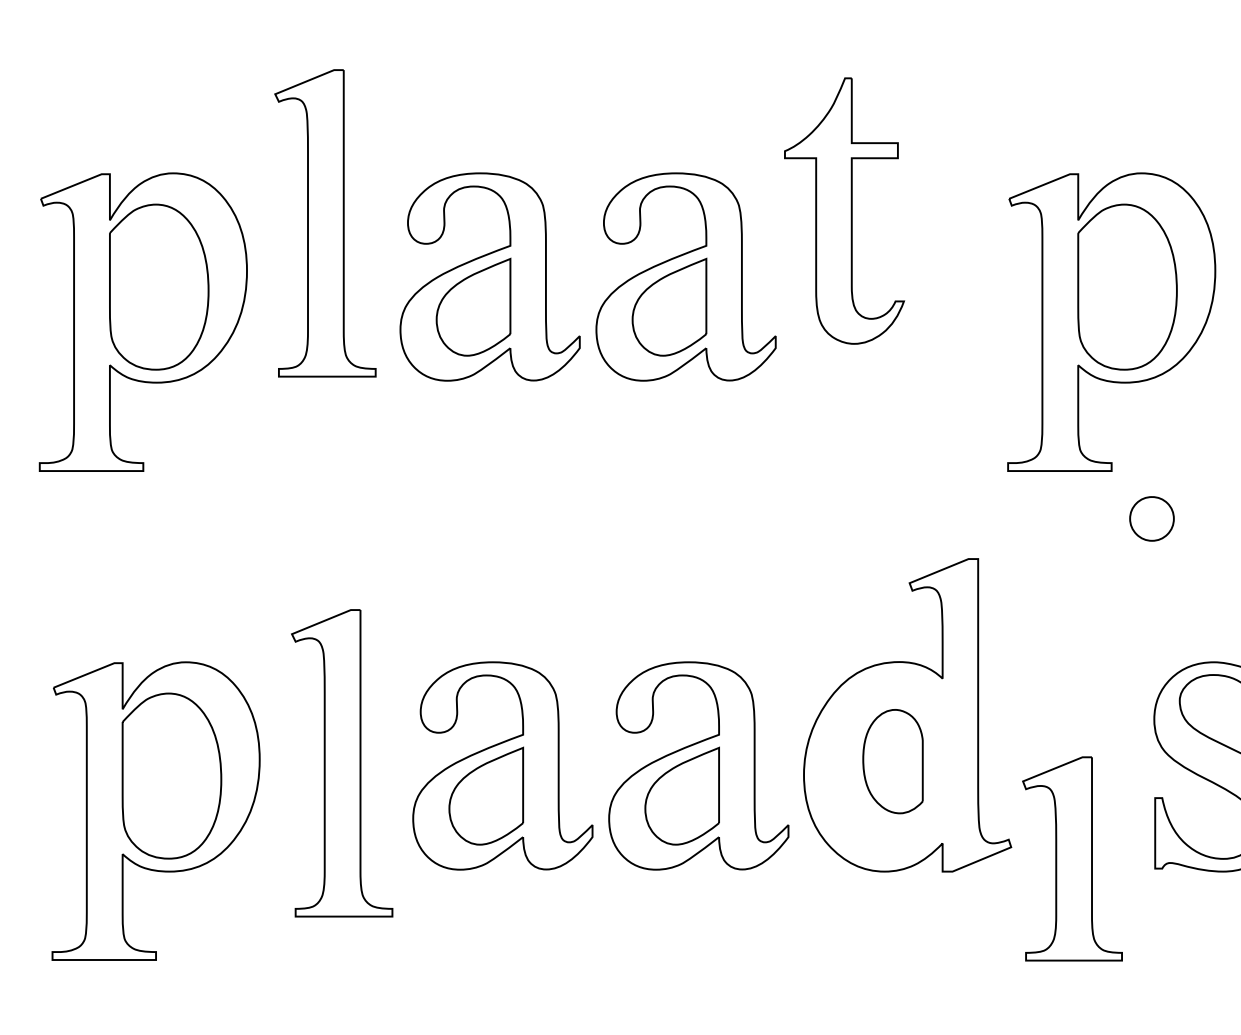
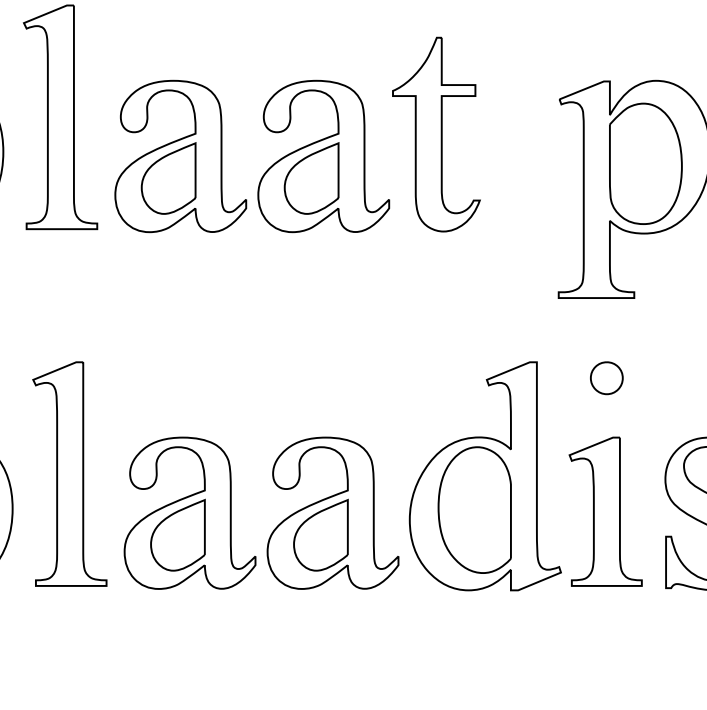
part: (844, 210) -> (436, 134), moved
part: (1151, 518) -> (606, 377), moved
part: (892, 761) -> (474, 510), size x1.67
part: (342, 763) -> (70, 474), moved
part: (1072, 858) -> (605, 511), moved

